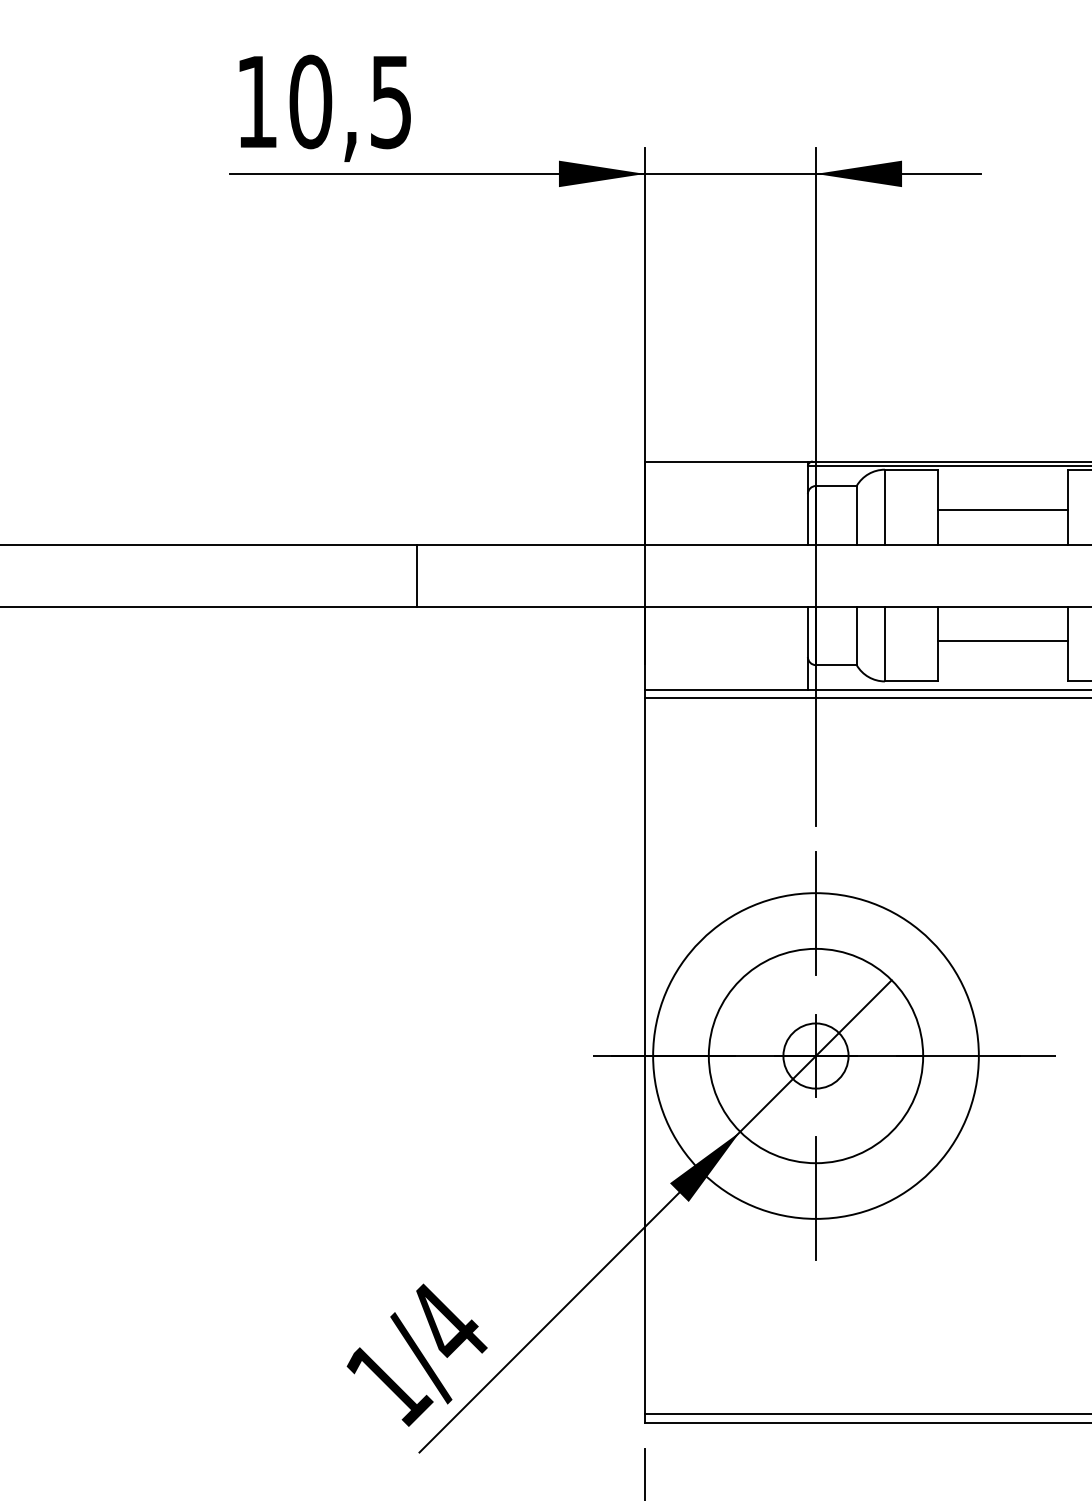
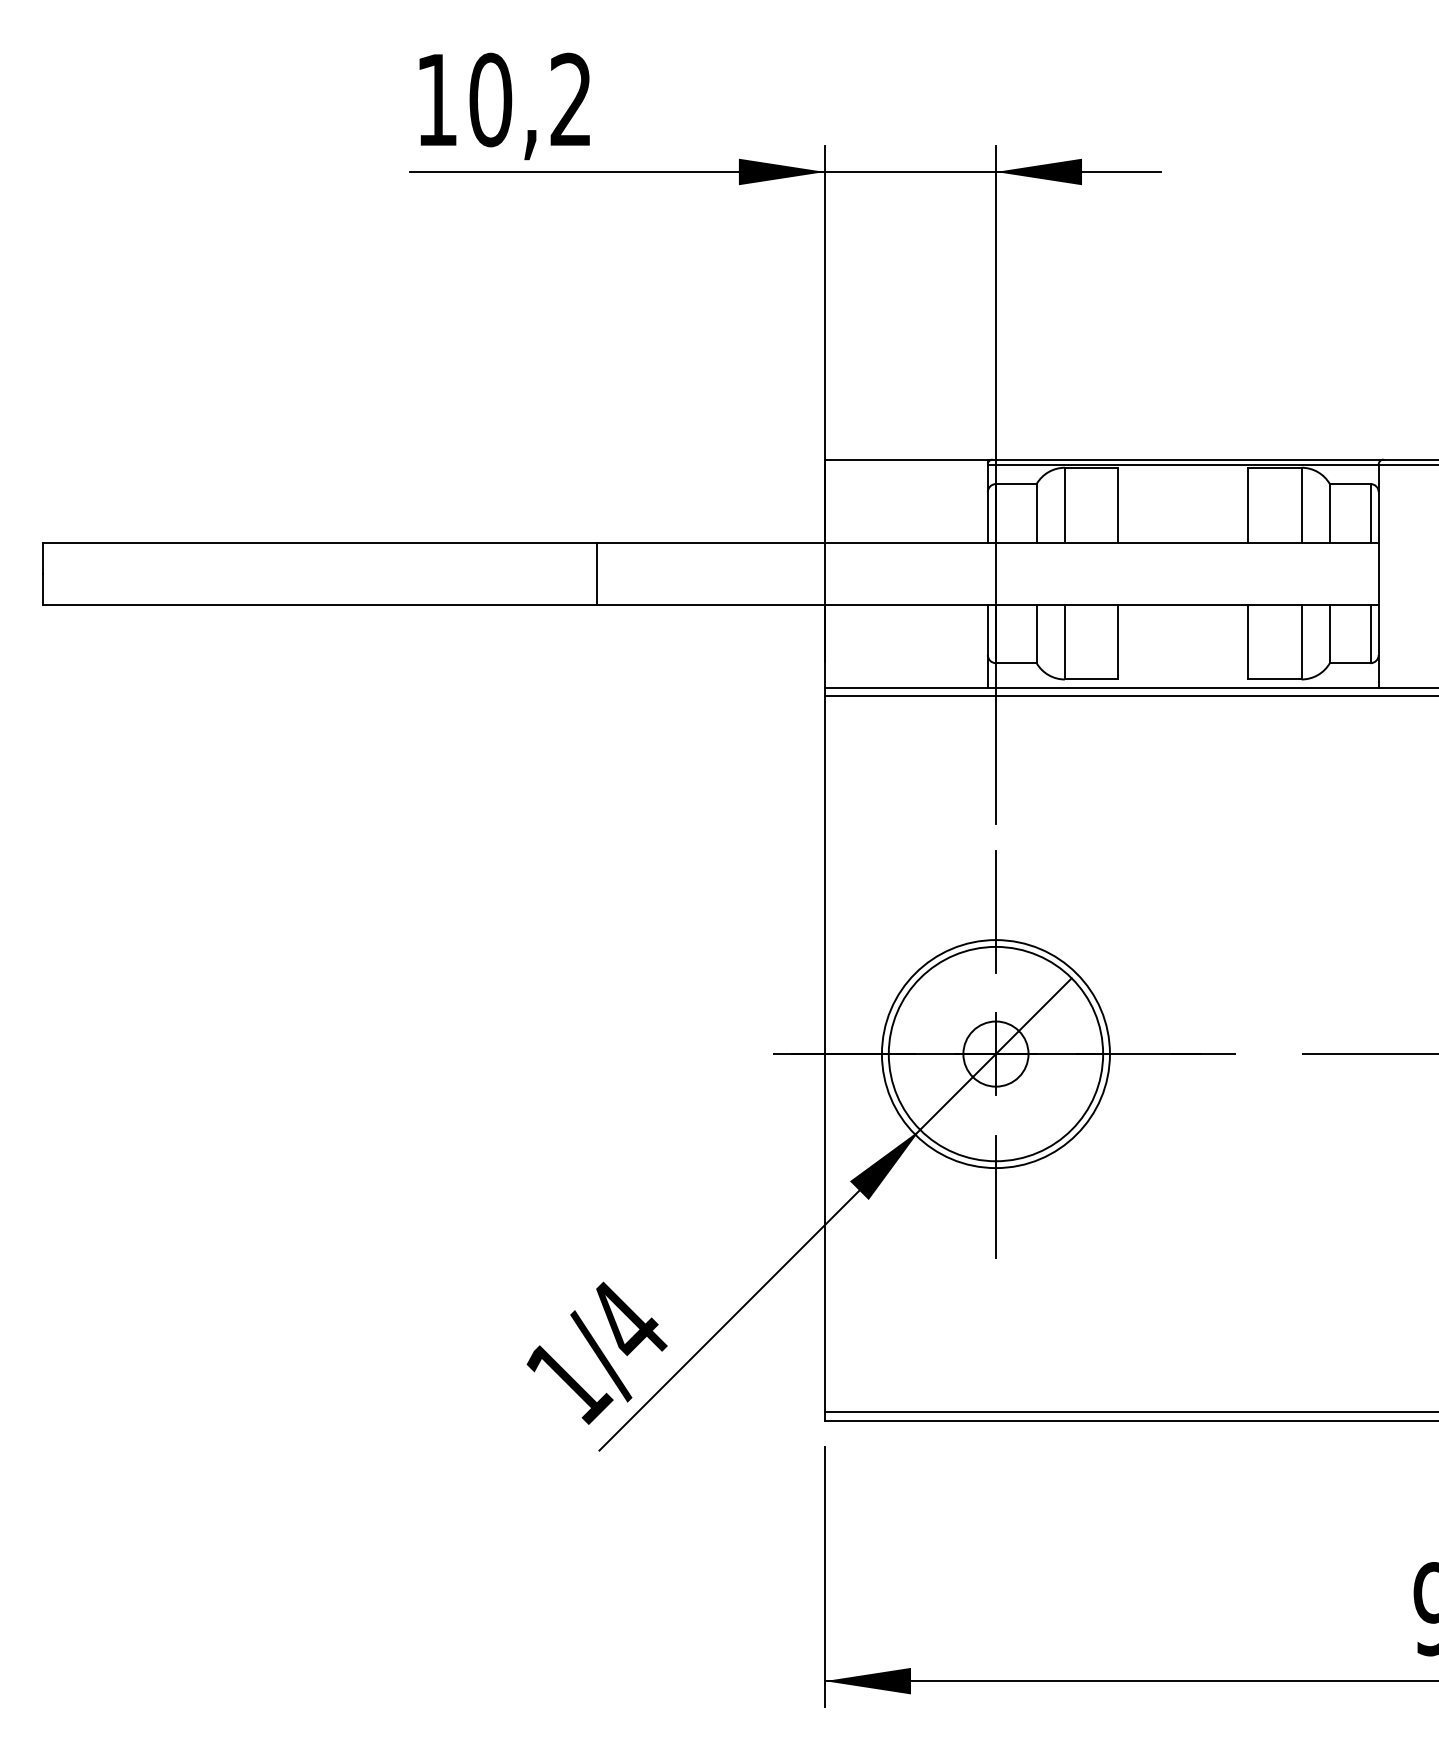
text: (390, 101) -> (570, 99), 10,5 -> 10,2
line: (1003, 510) -> (1183, 508), removed
line: (1003, 640) -> (1183, 638), removed
circle: (815, 1055) -> (995, 1053), size x0.7

